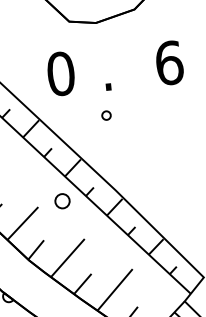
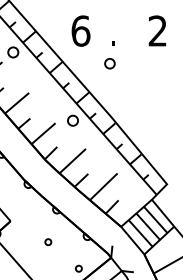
text: (168, 62) -> (157, 30), 6 -> 2
text: (60, 73) -> (80, 30), 0 -> 6
circle: (105, 115) -> (109, 63), size x1.6

